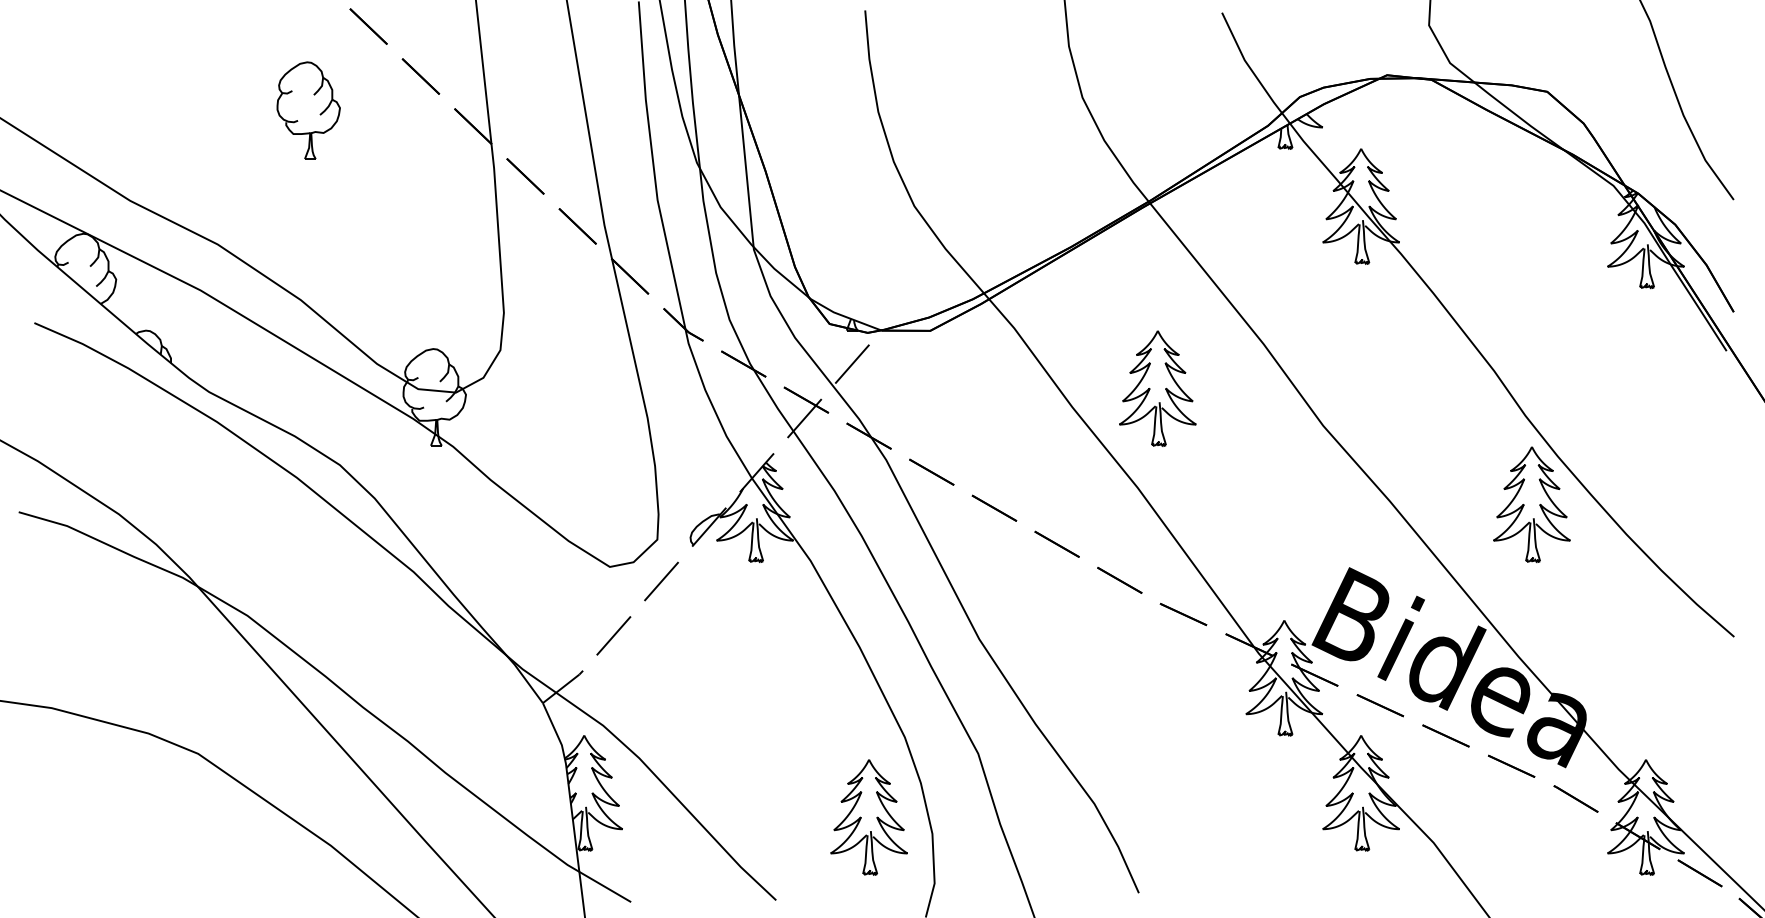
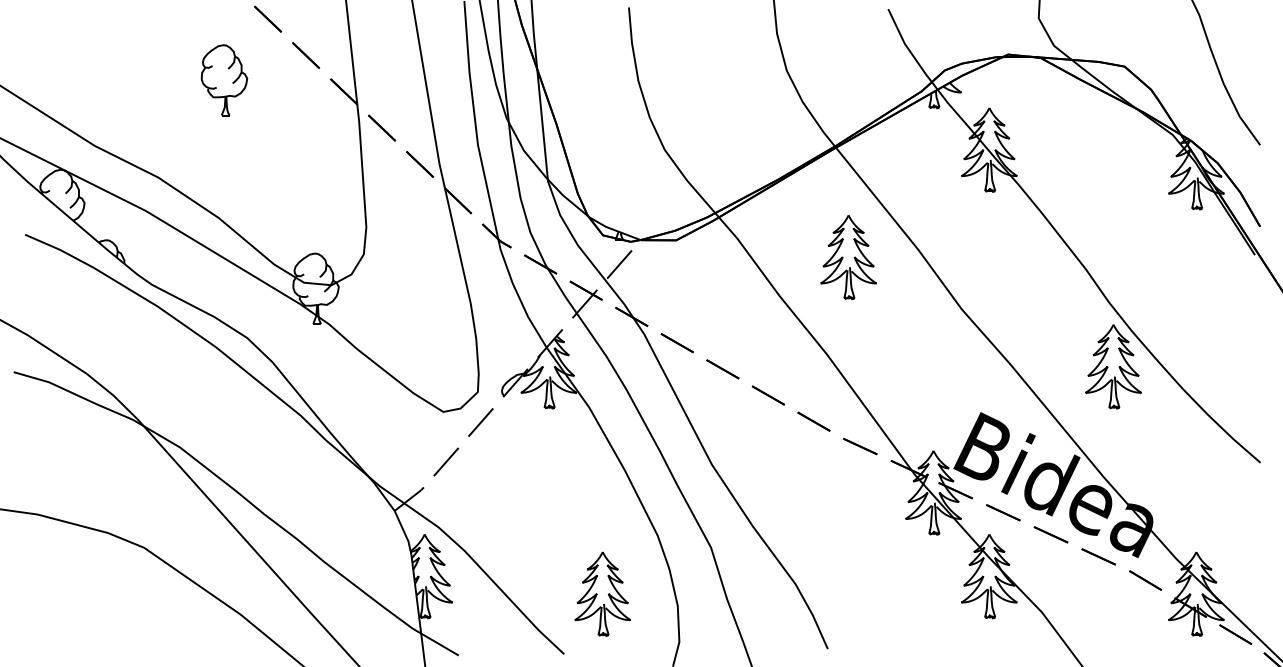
part: (1157, 388) -> (848, 257), moved
part: (868, 816) -> (602, 593), moved

